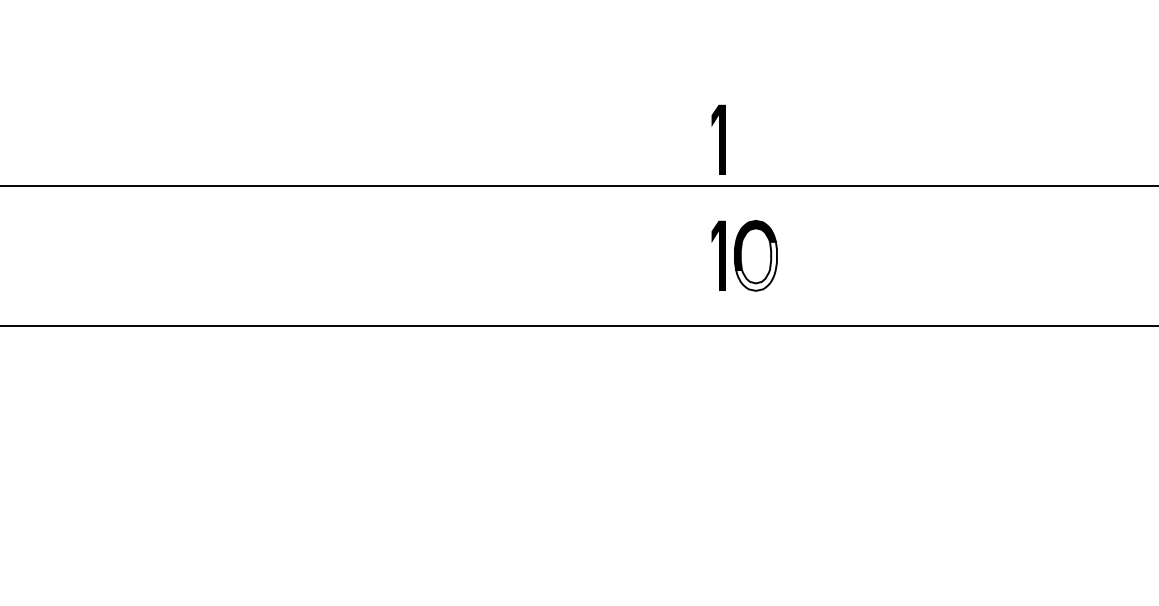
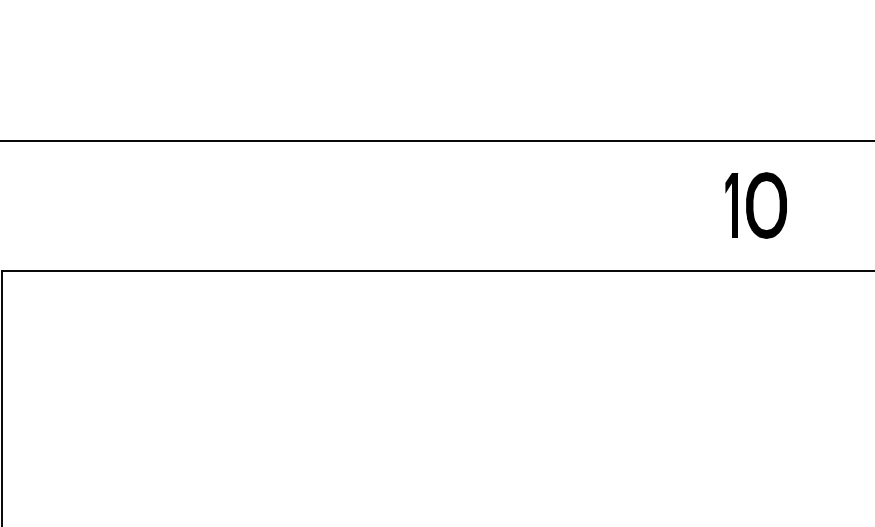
part: (718, 139) -> (731, 97), removed
fill: (756, 265) -> (767, 214), added

